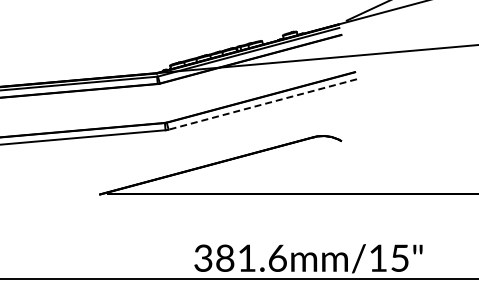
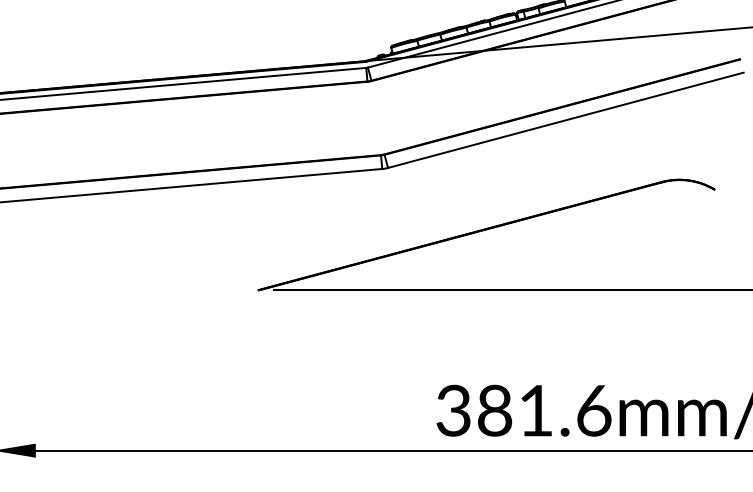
line: (262, 104) -> (565, 120), dashed -> solid

